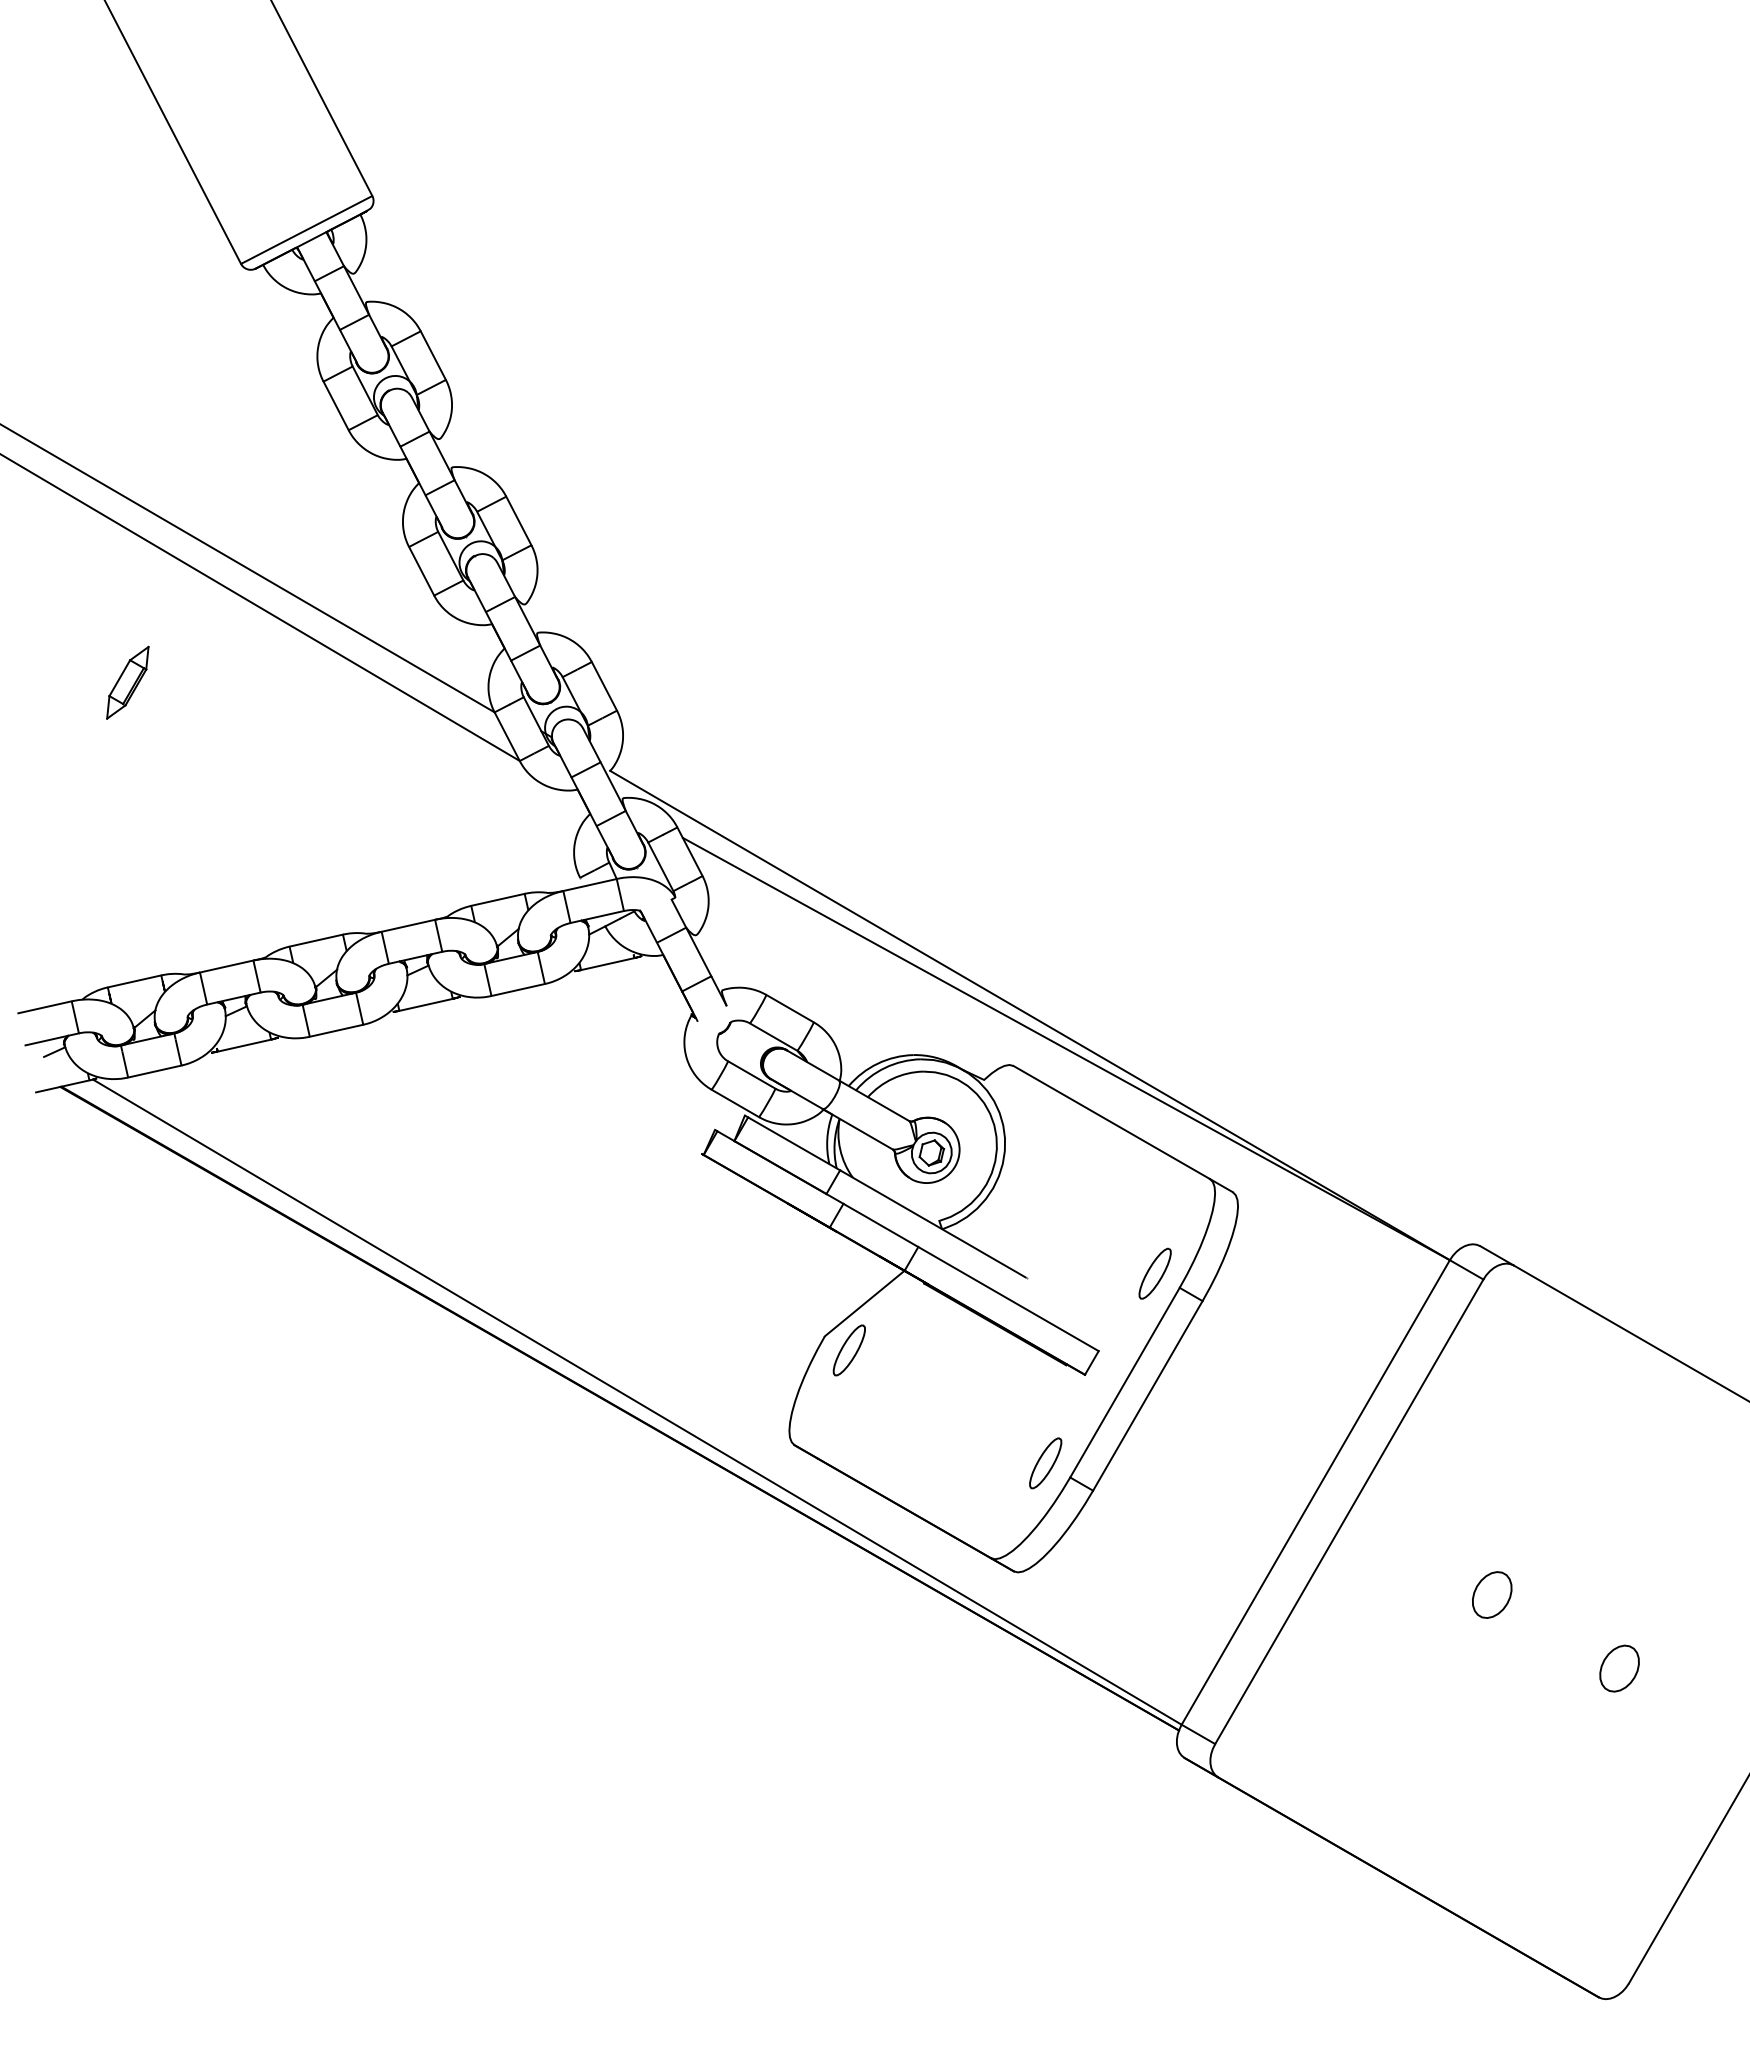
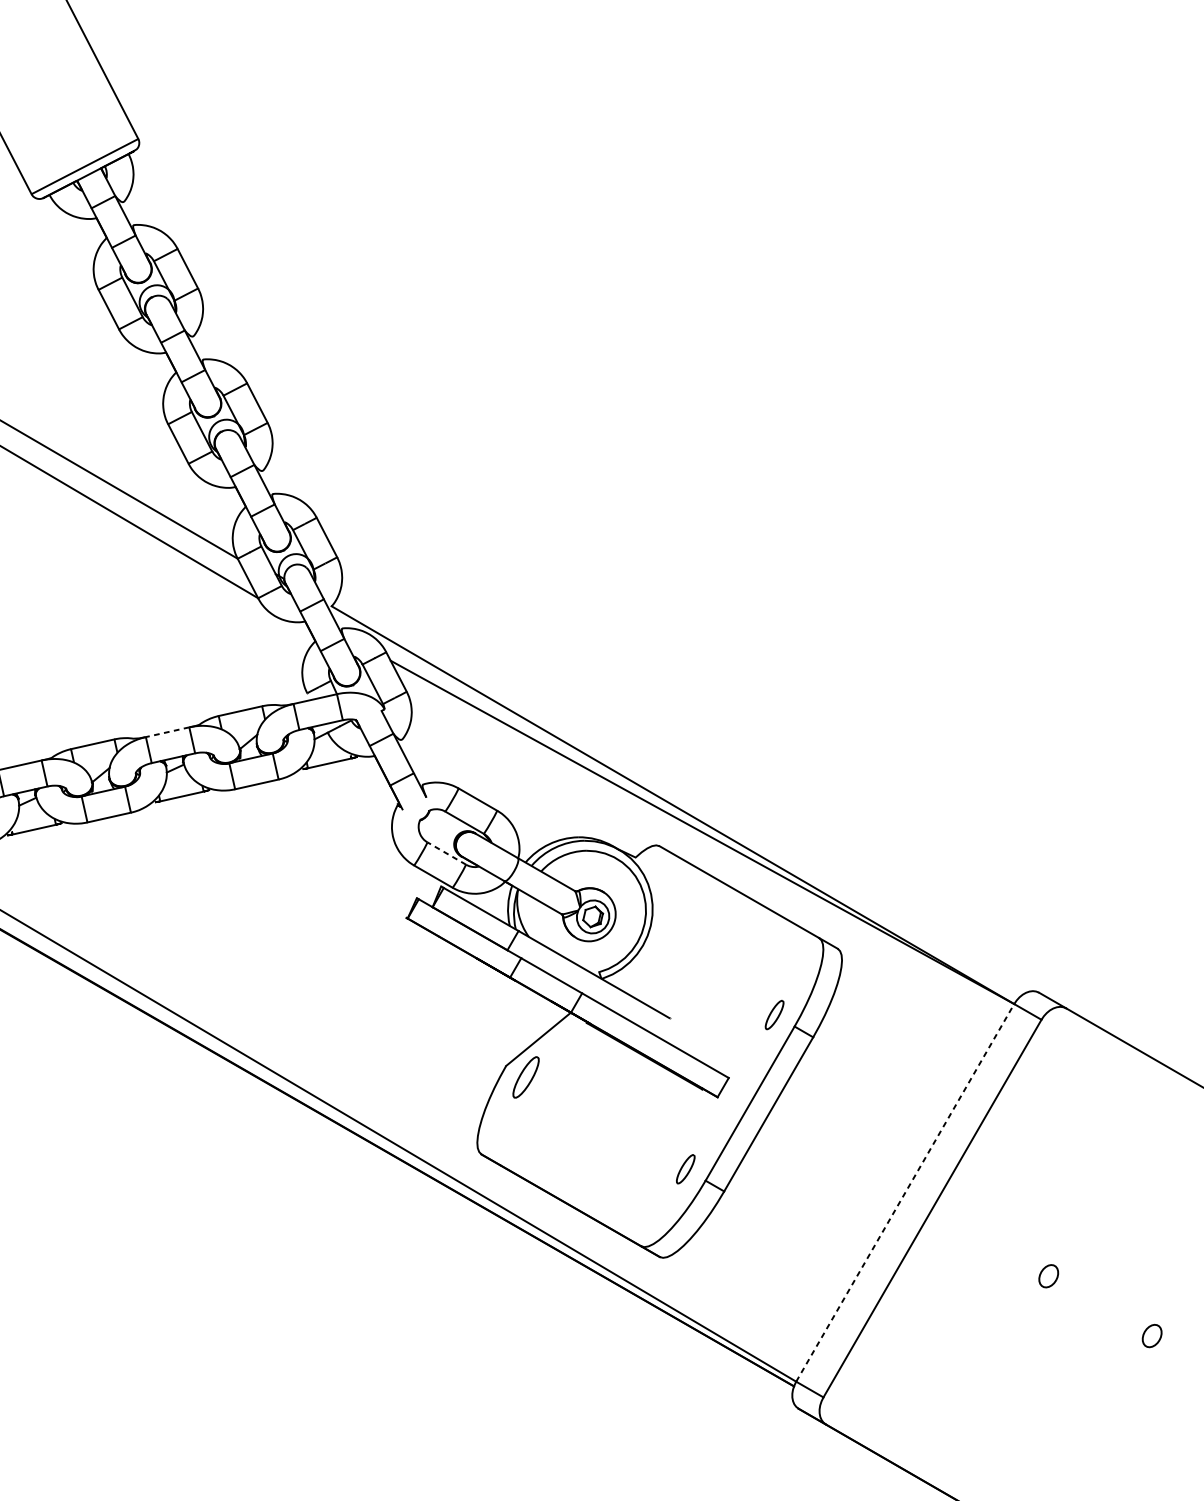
line: (407, 925) -> (166, 731), solid -> dashed
line: (751, 1074) -> (446, 853), solid -> dashed
part: (1154, 1273) -> (774, 1014), size x0.7
part: (1045, 1463) -> (685, 1169), size x0.7
line: (1316, 1492) -> (905, 1192), solid -> dashed
part: (1492, 1594) -> (1048, 1275), size x0.6
part: (1619, 1668) -> (1152, 1335), size x0.6

